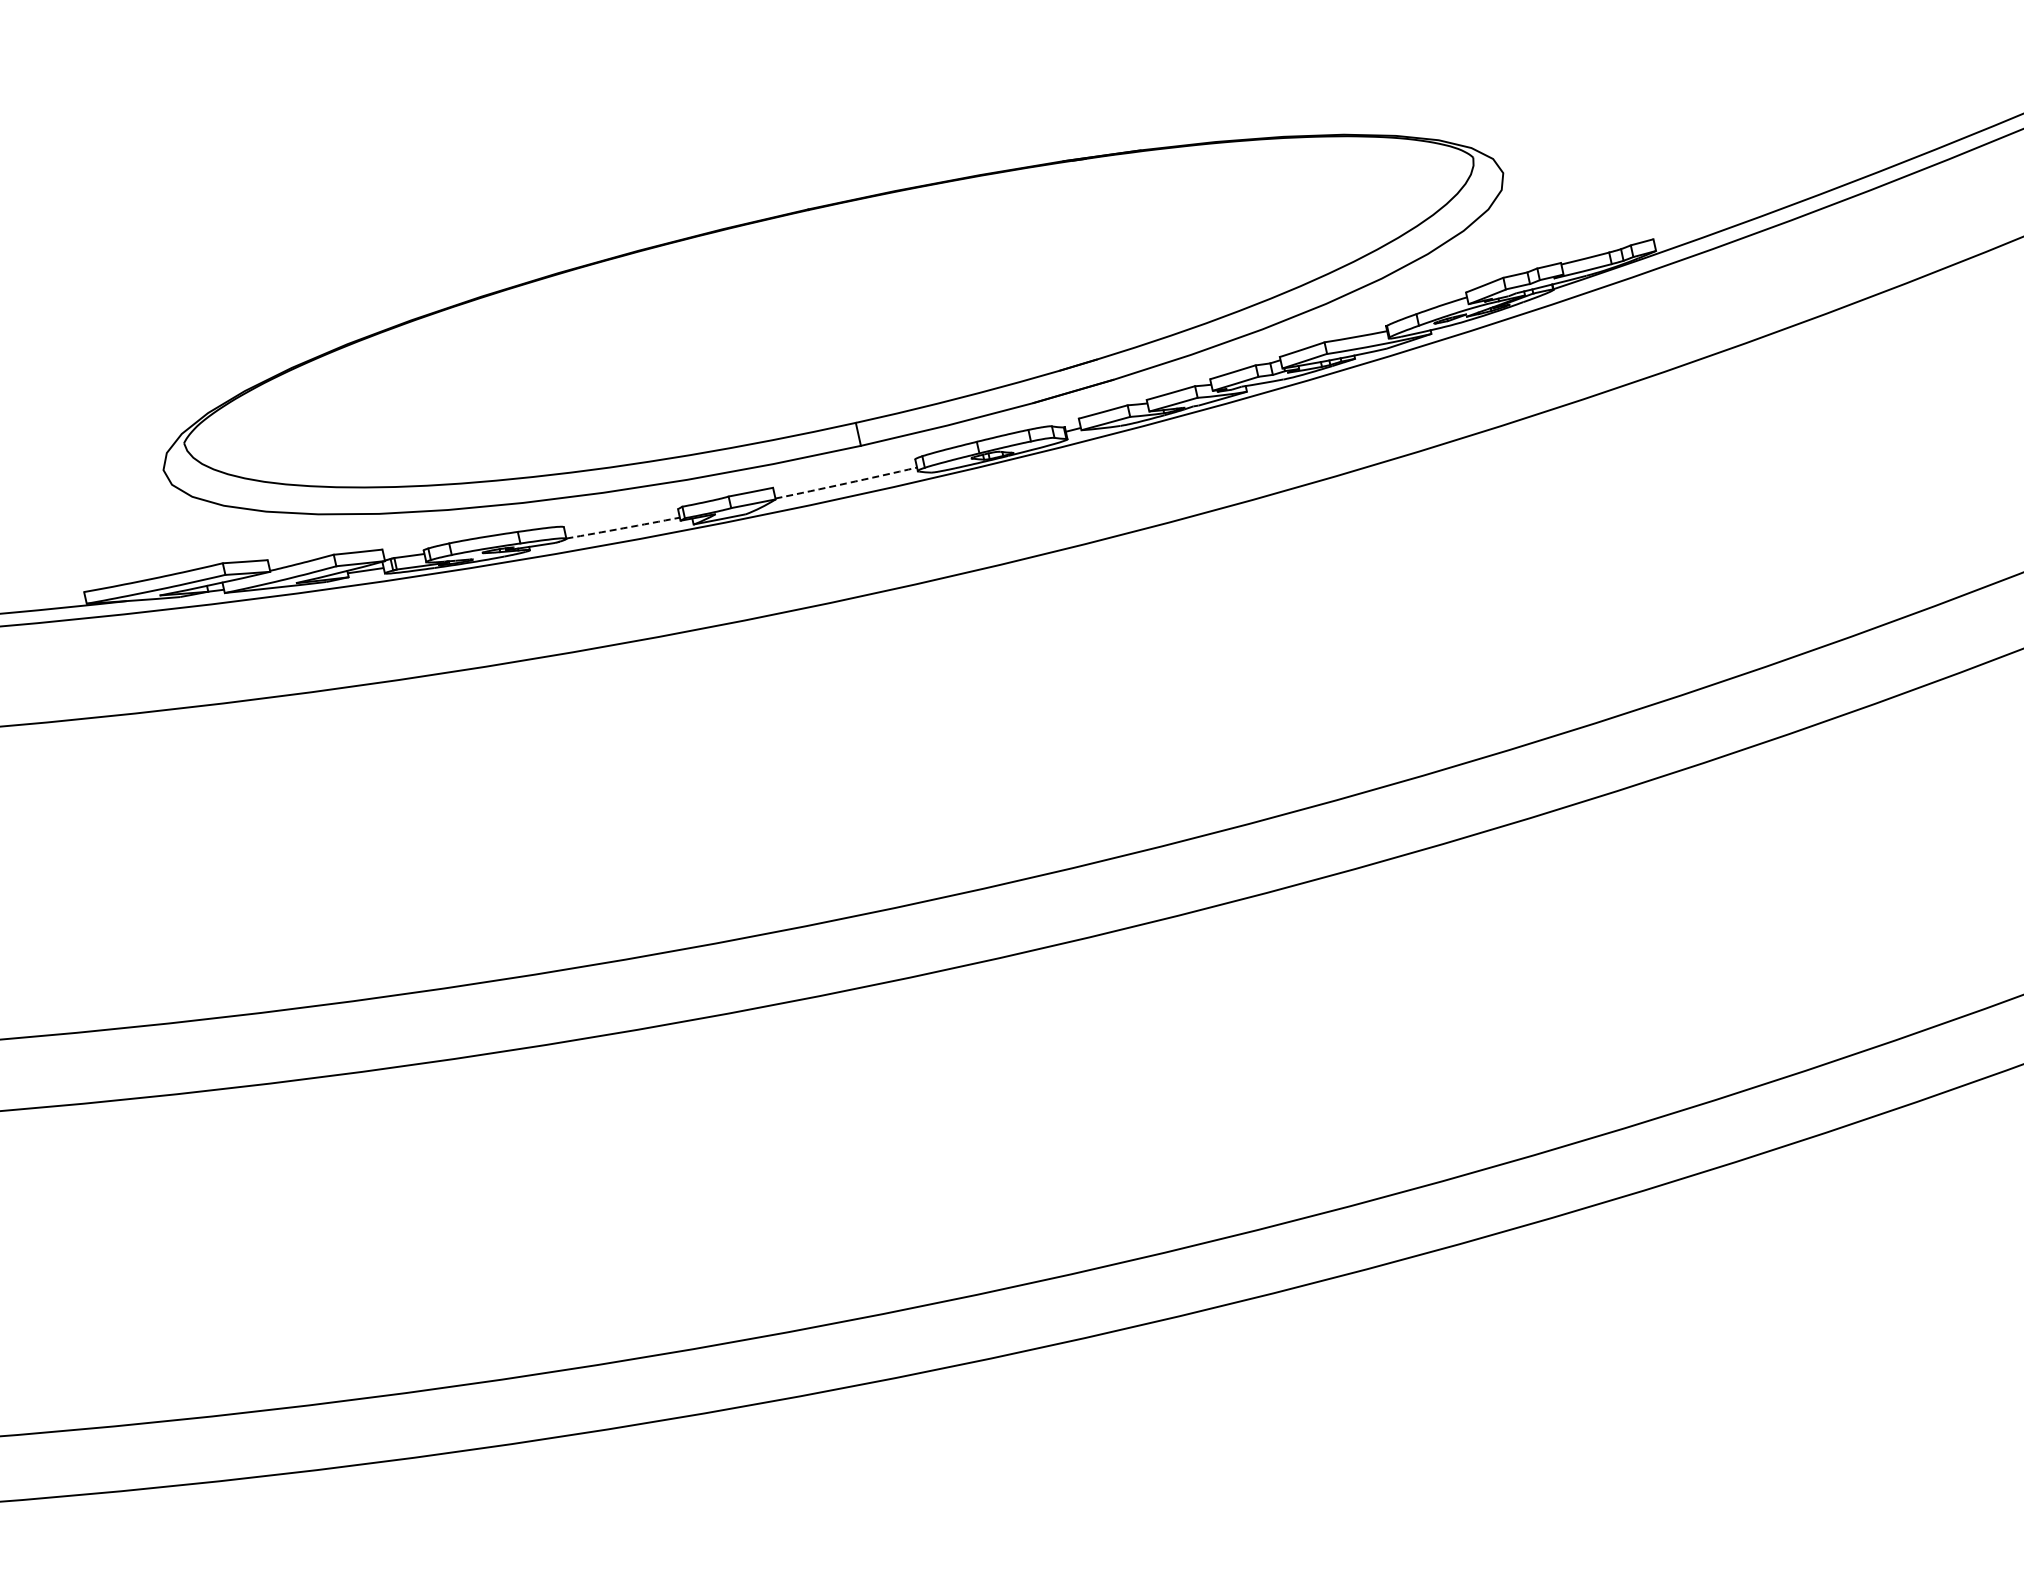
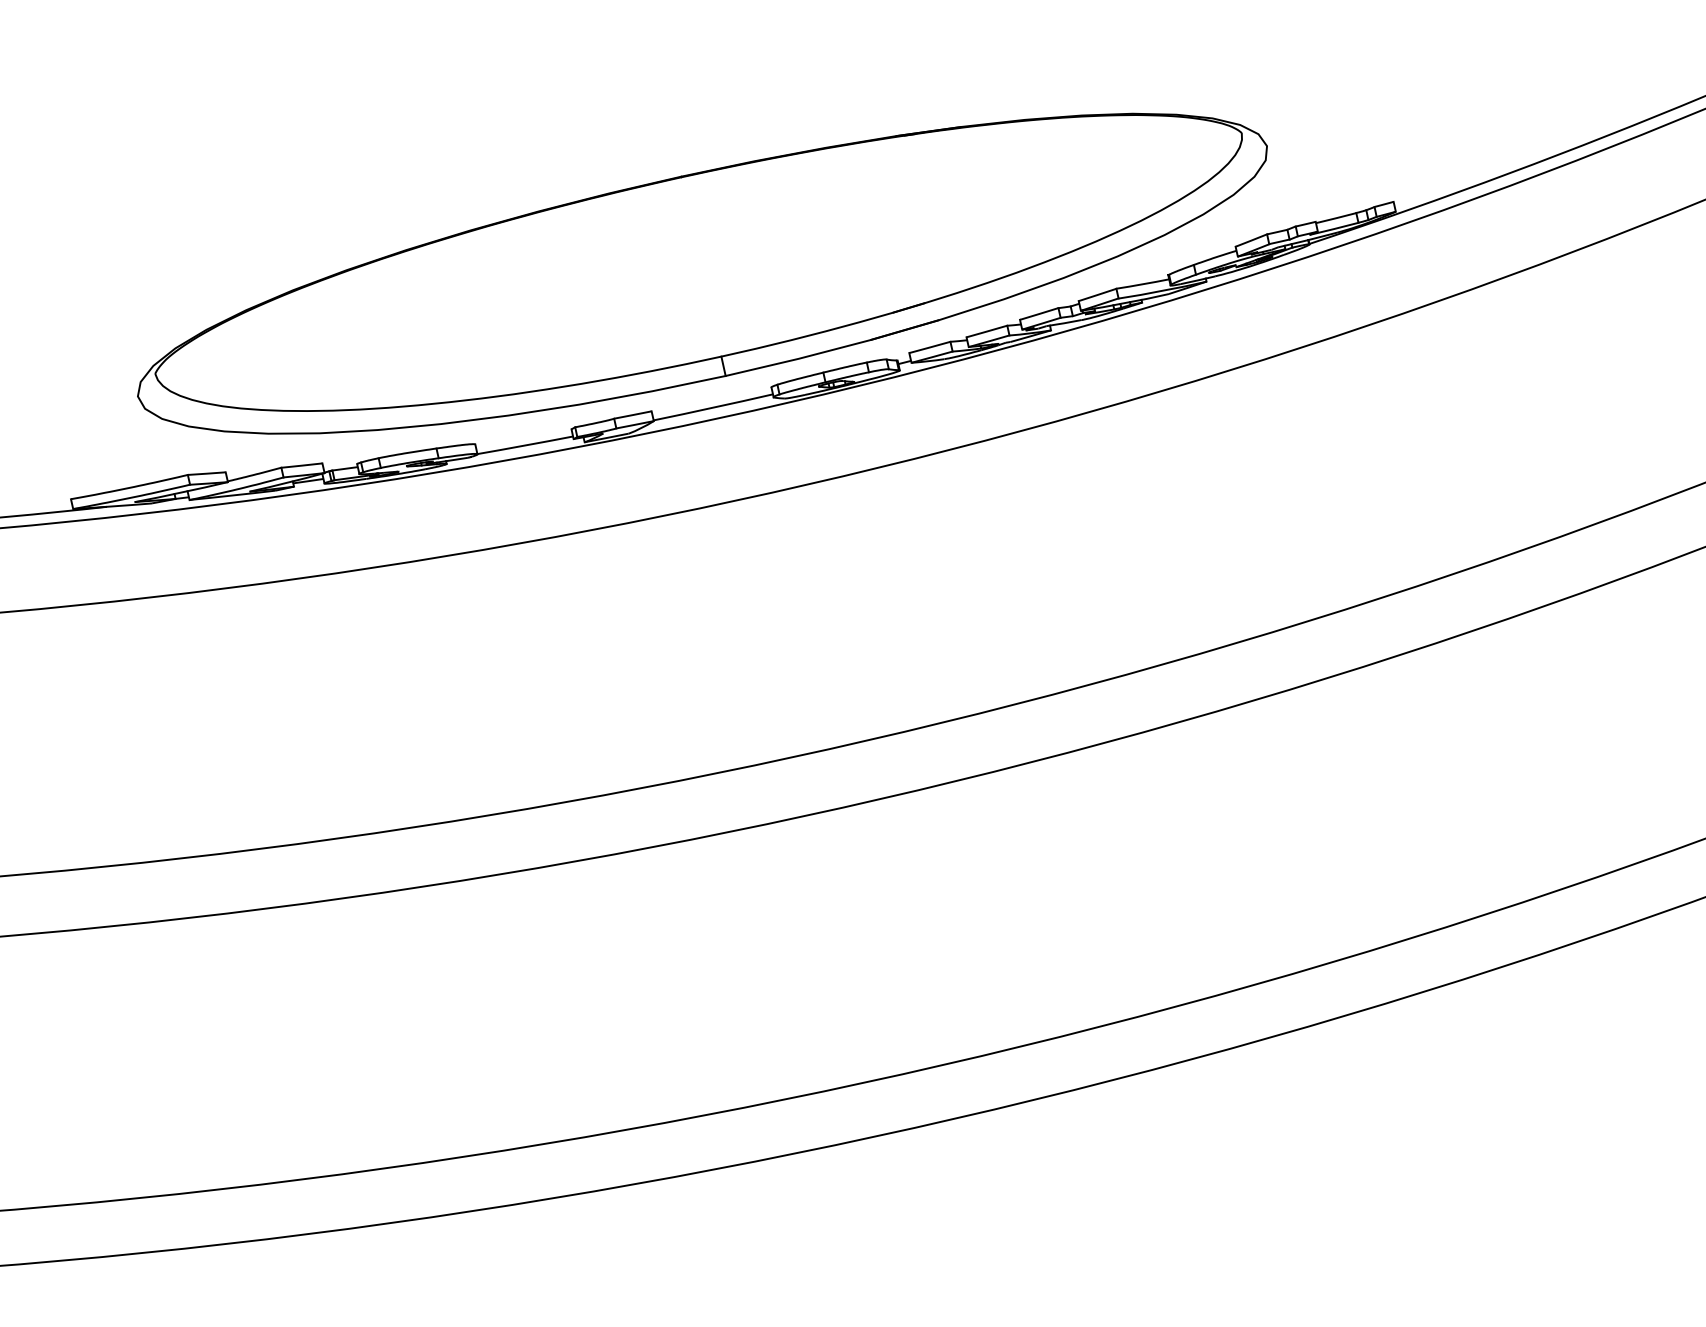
arc: (846, 483) -> (713, 407), dashed -> solid
arc: (623, 528) -> (525, 445), dashed -> solid

